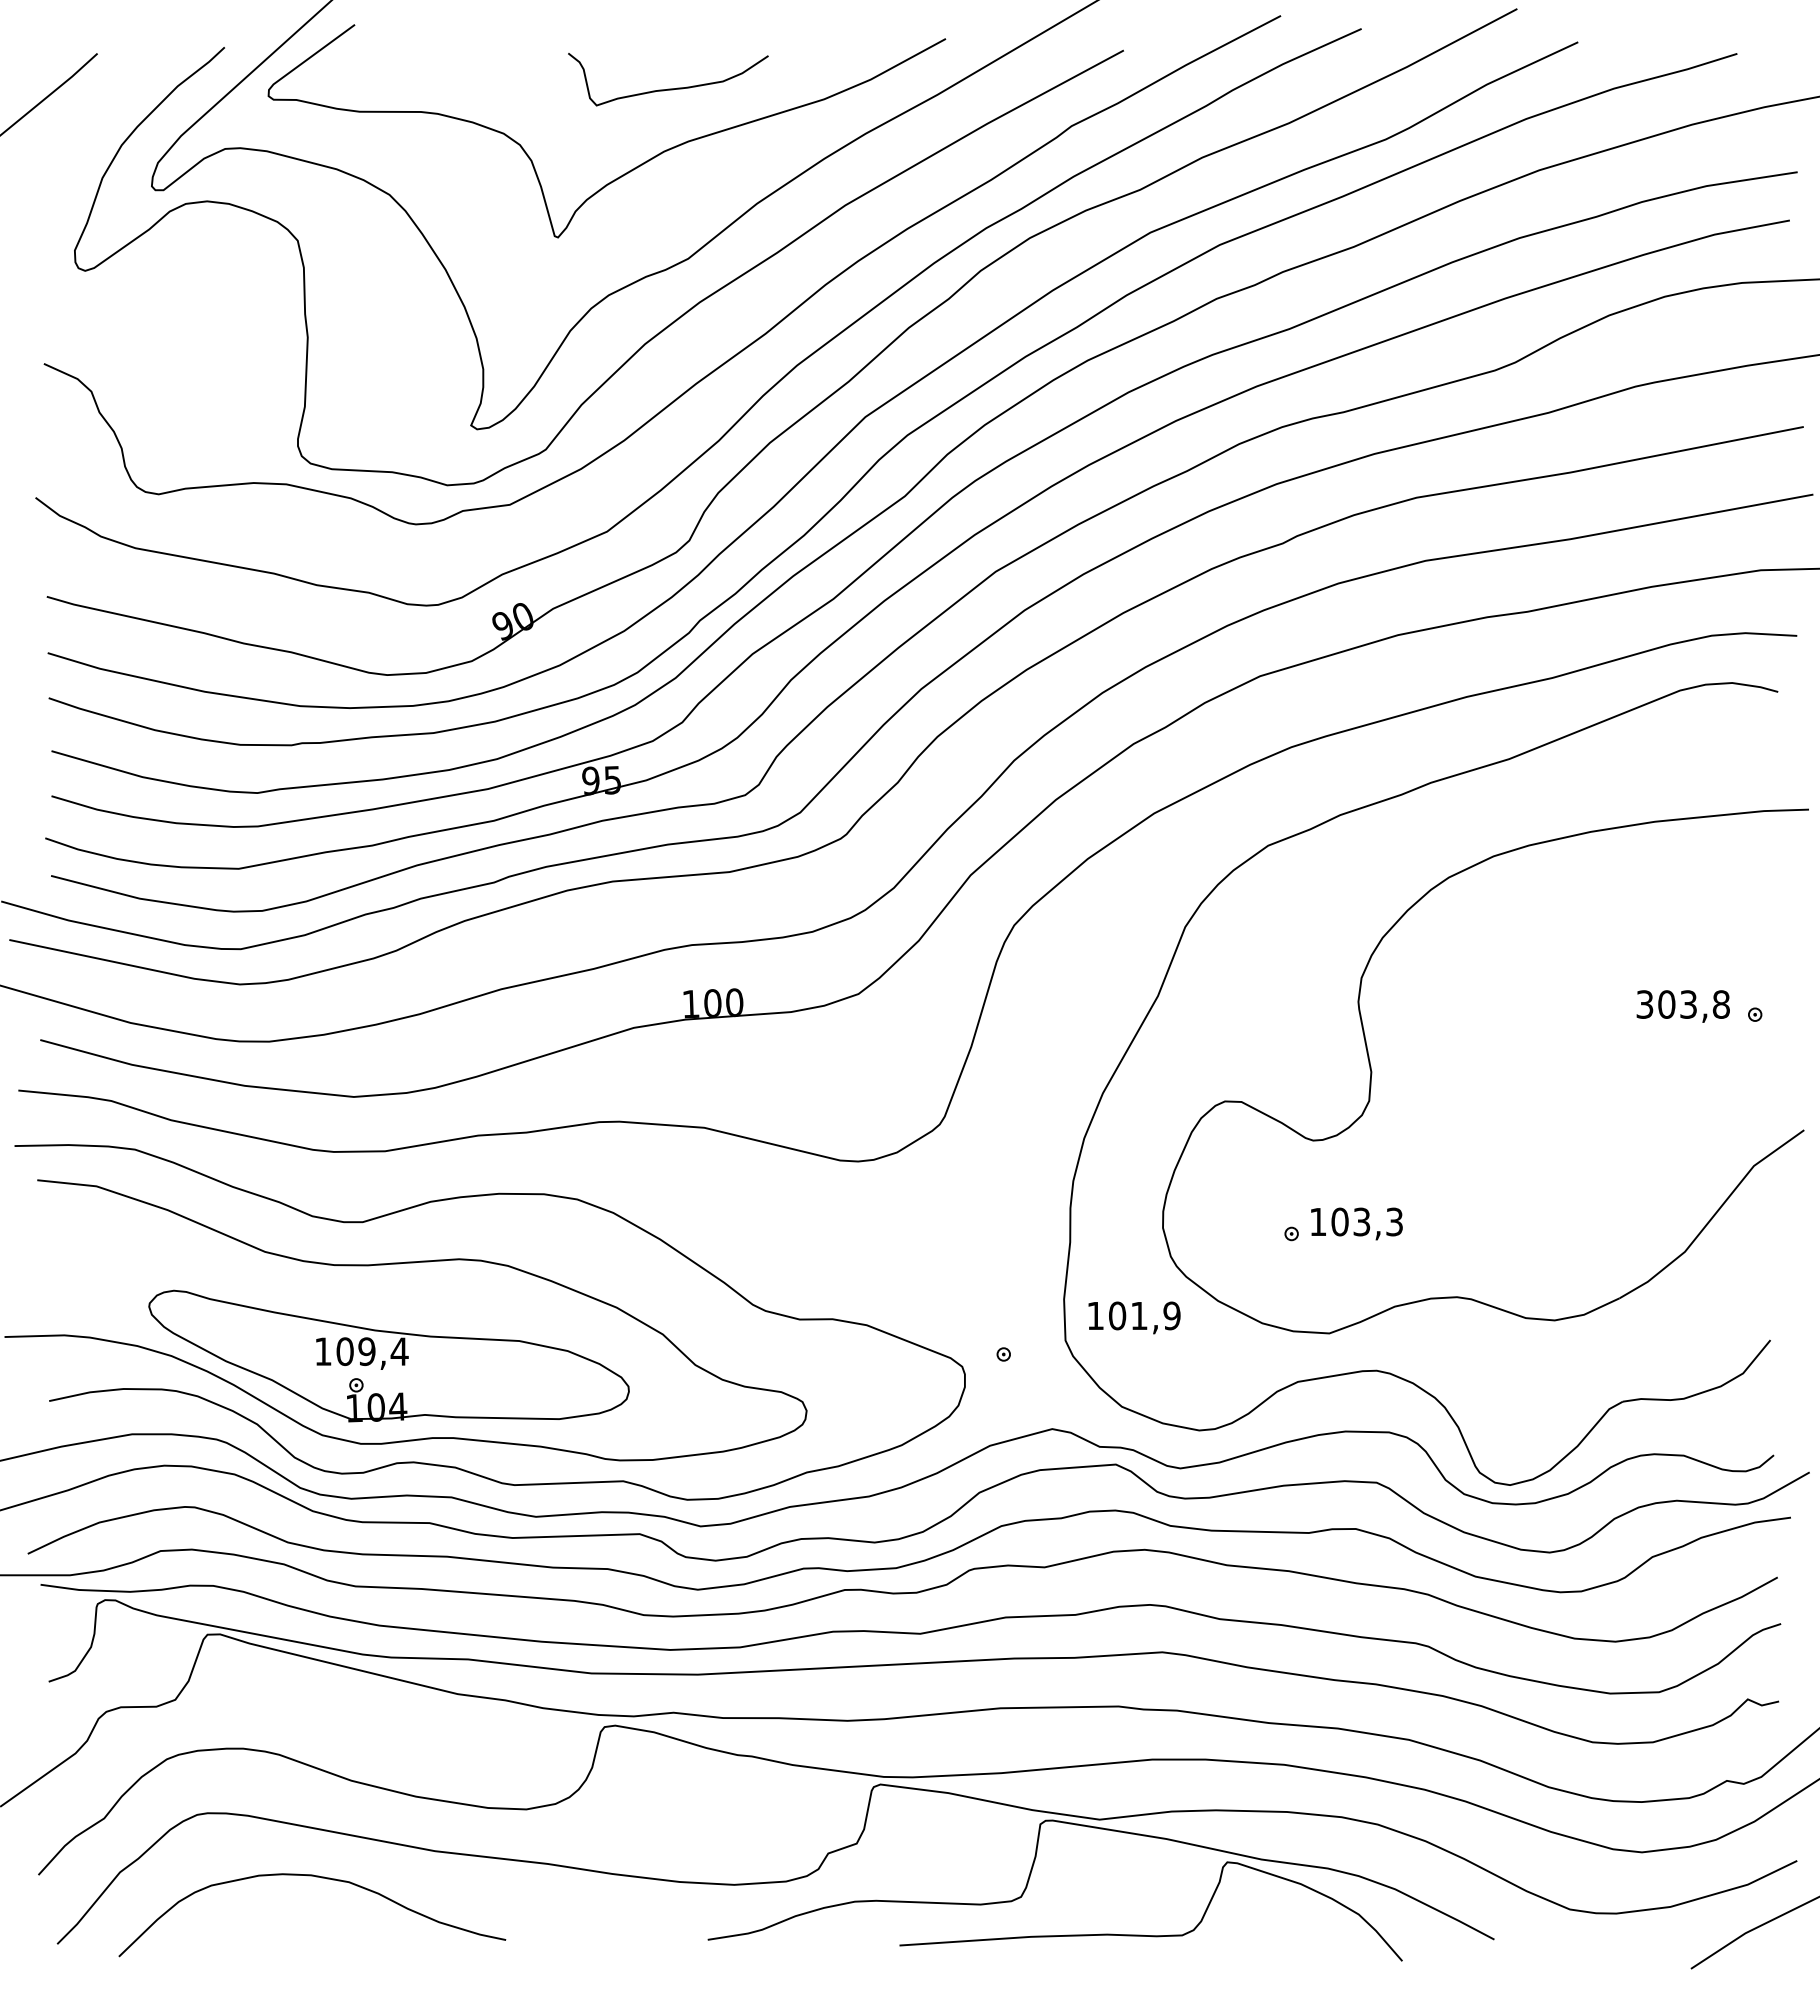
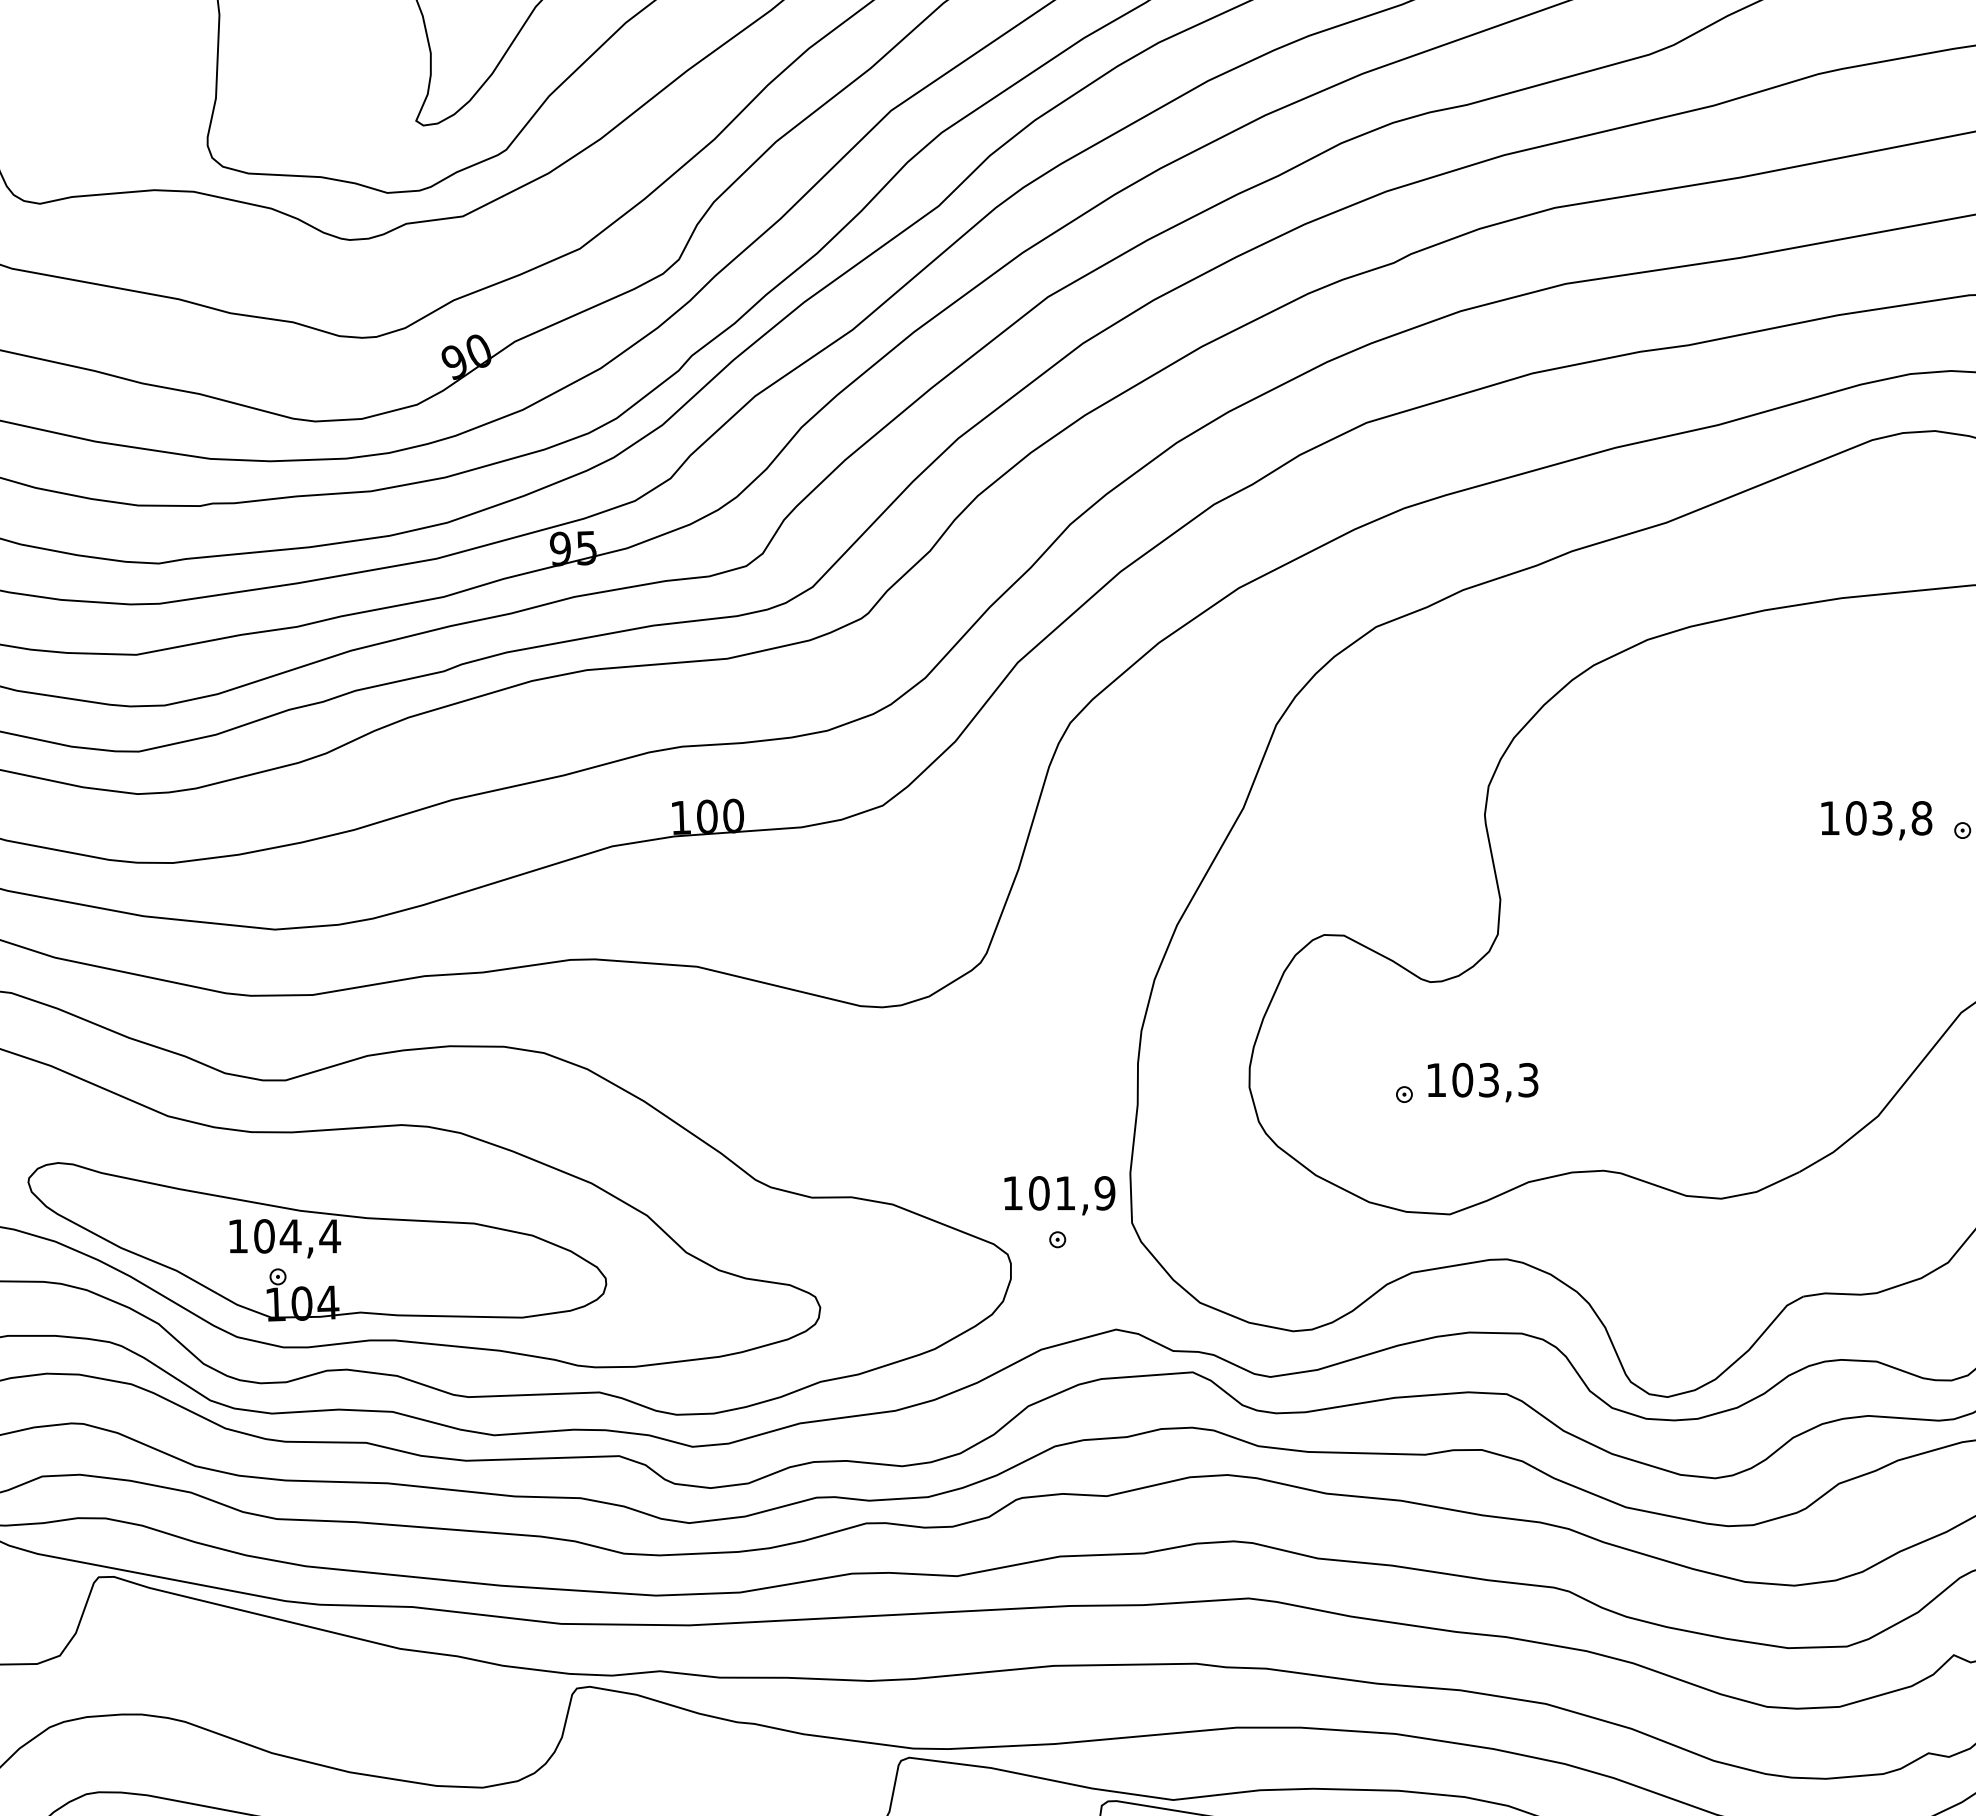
text: (1644, 1004) -> (1829, 818), 303,8 -> 103,8
text: (1134, 1317) -> (1059, 1195), moved
text: (366, 1351) -> (290, 1236), 109,4 -> 104,4

